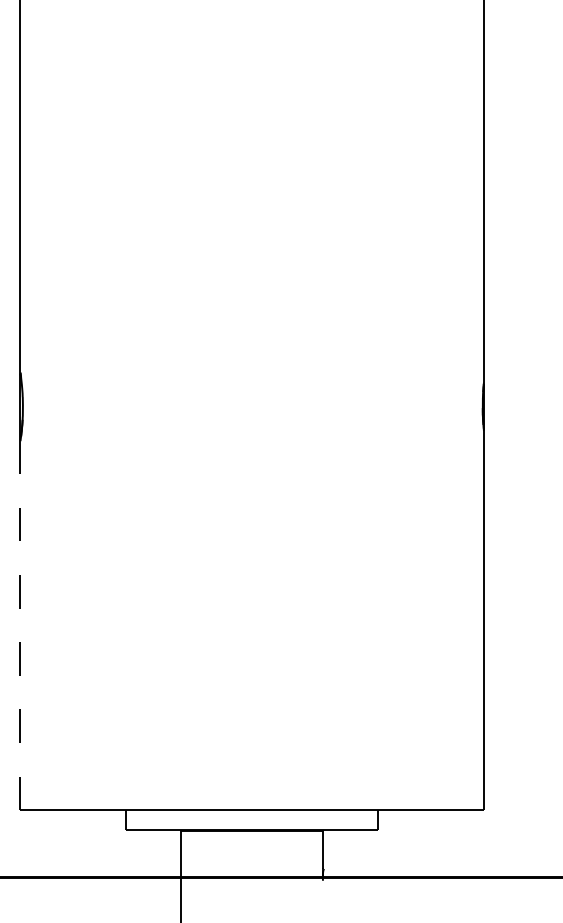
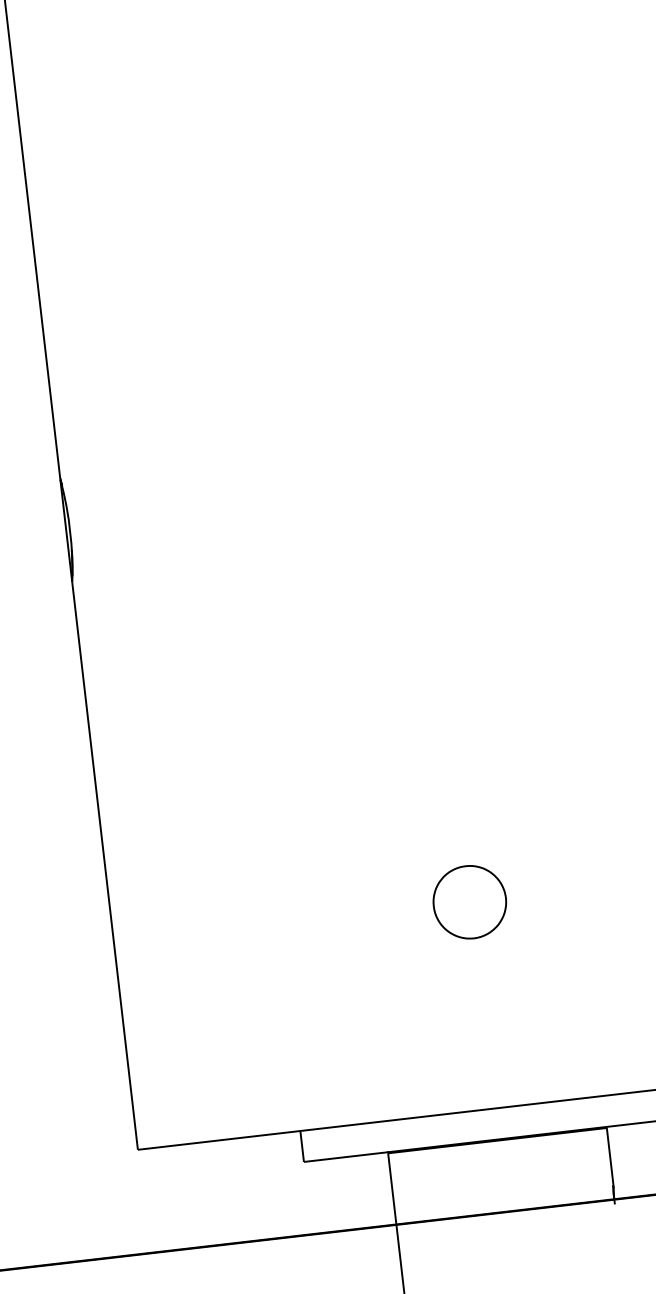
line: (20, 625) -> (105, 866), dashed -> solid
part: (251, 675) -> (468, 901), added

